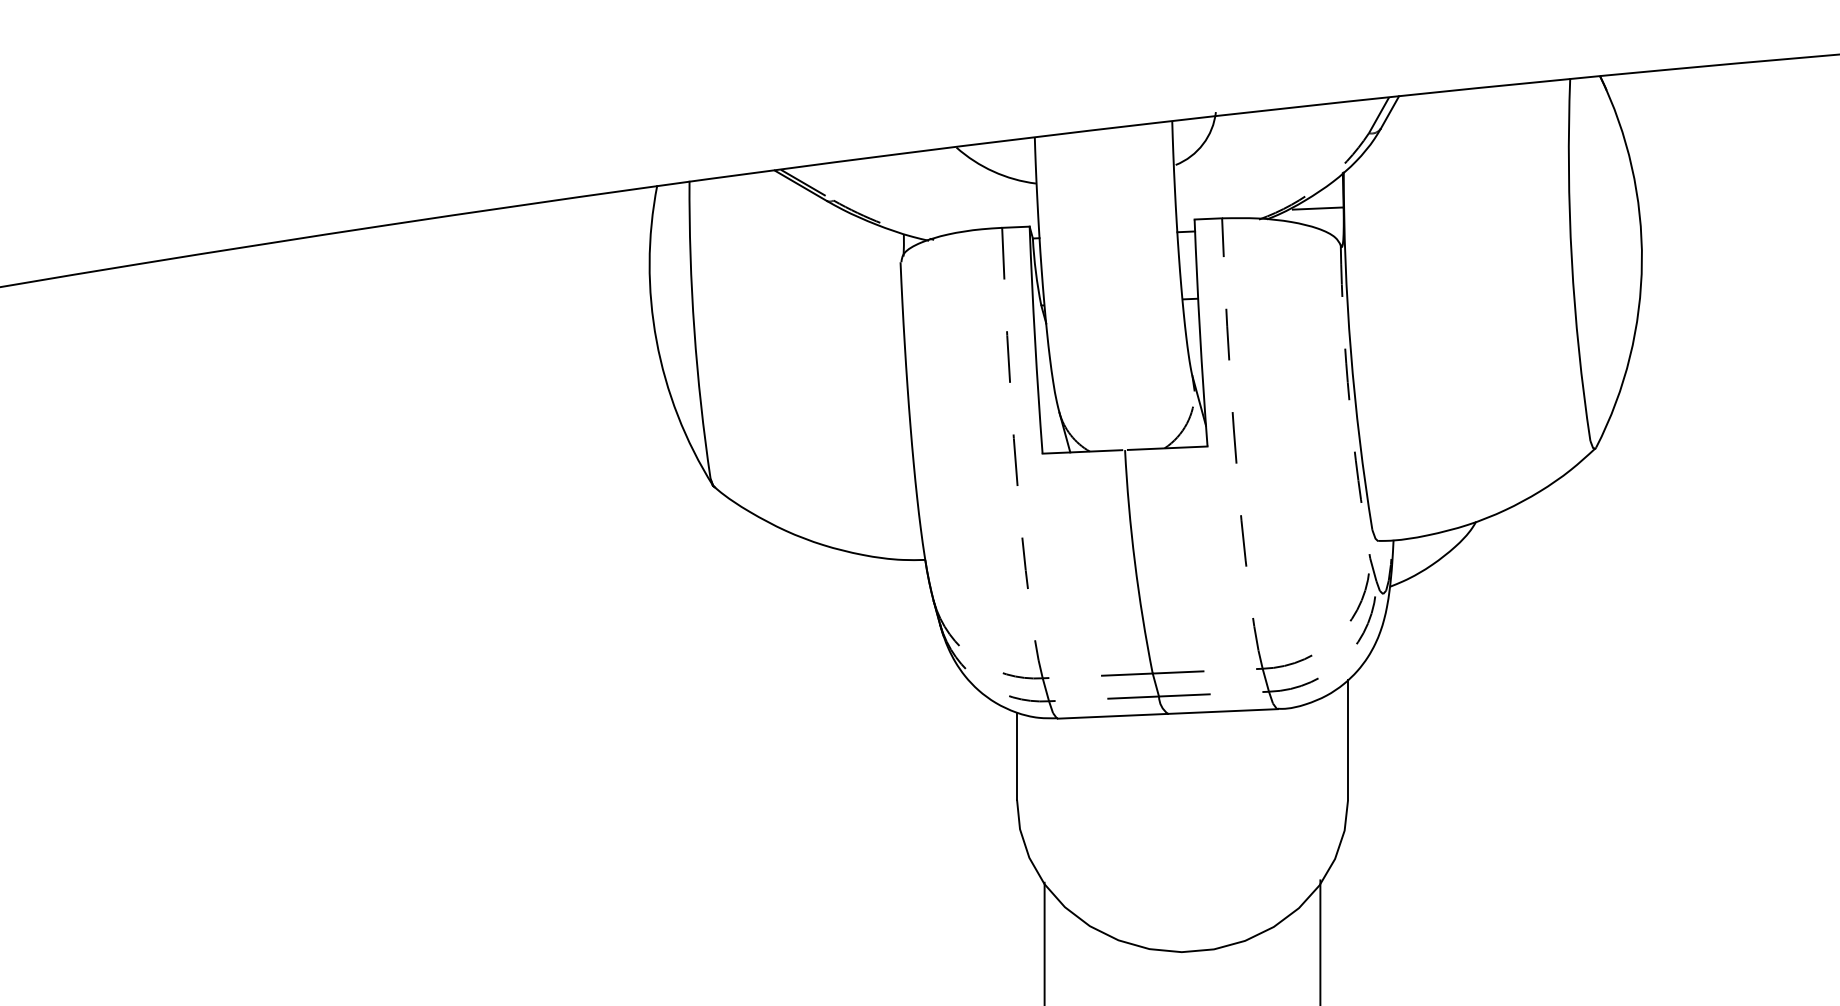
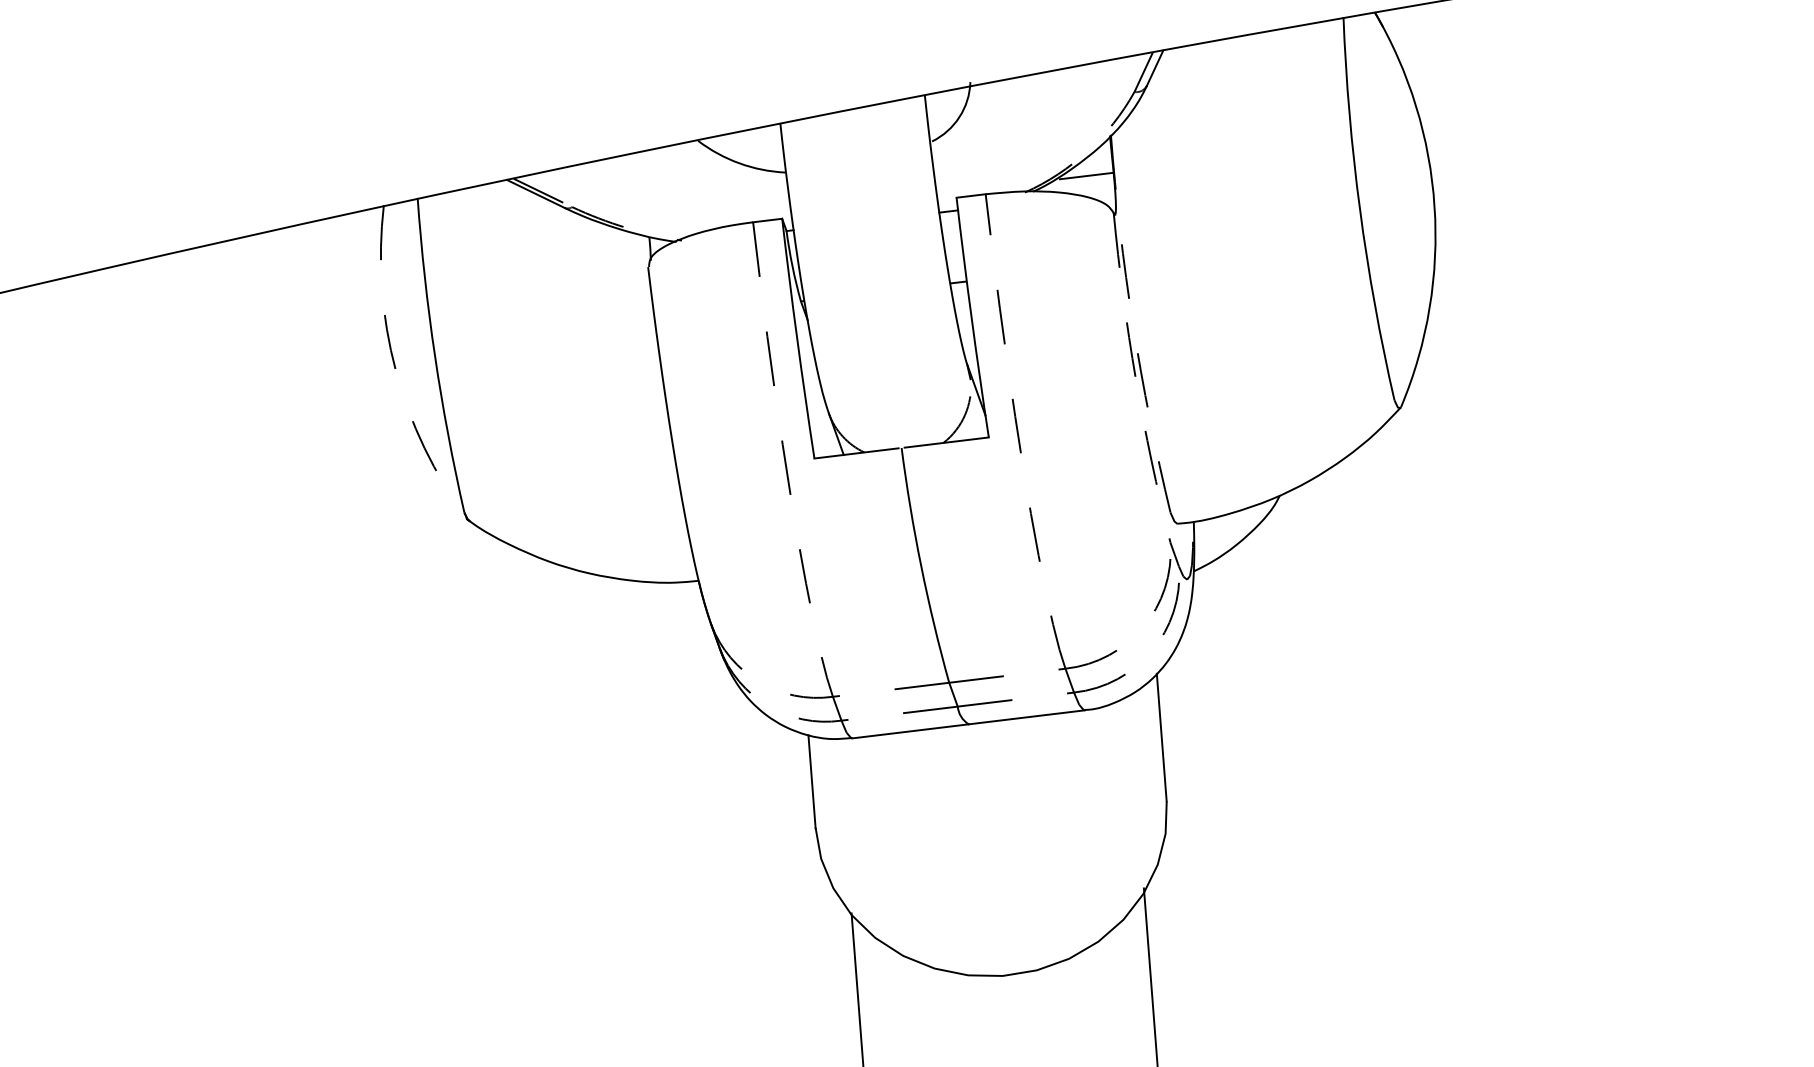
arc: (656, 340) -> (395, 370), solid -> dashed
arc: (1350, 351) -> (1132, 325), solid -> dashed

